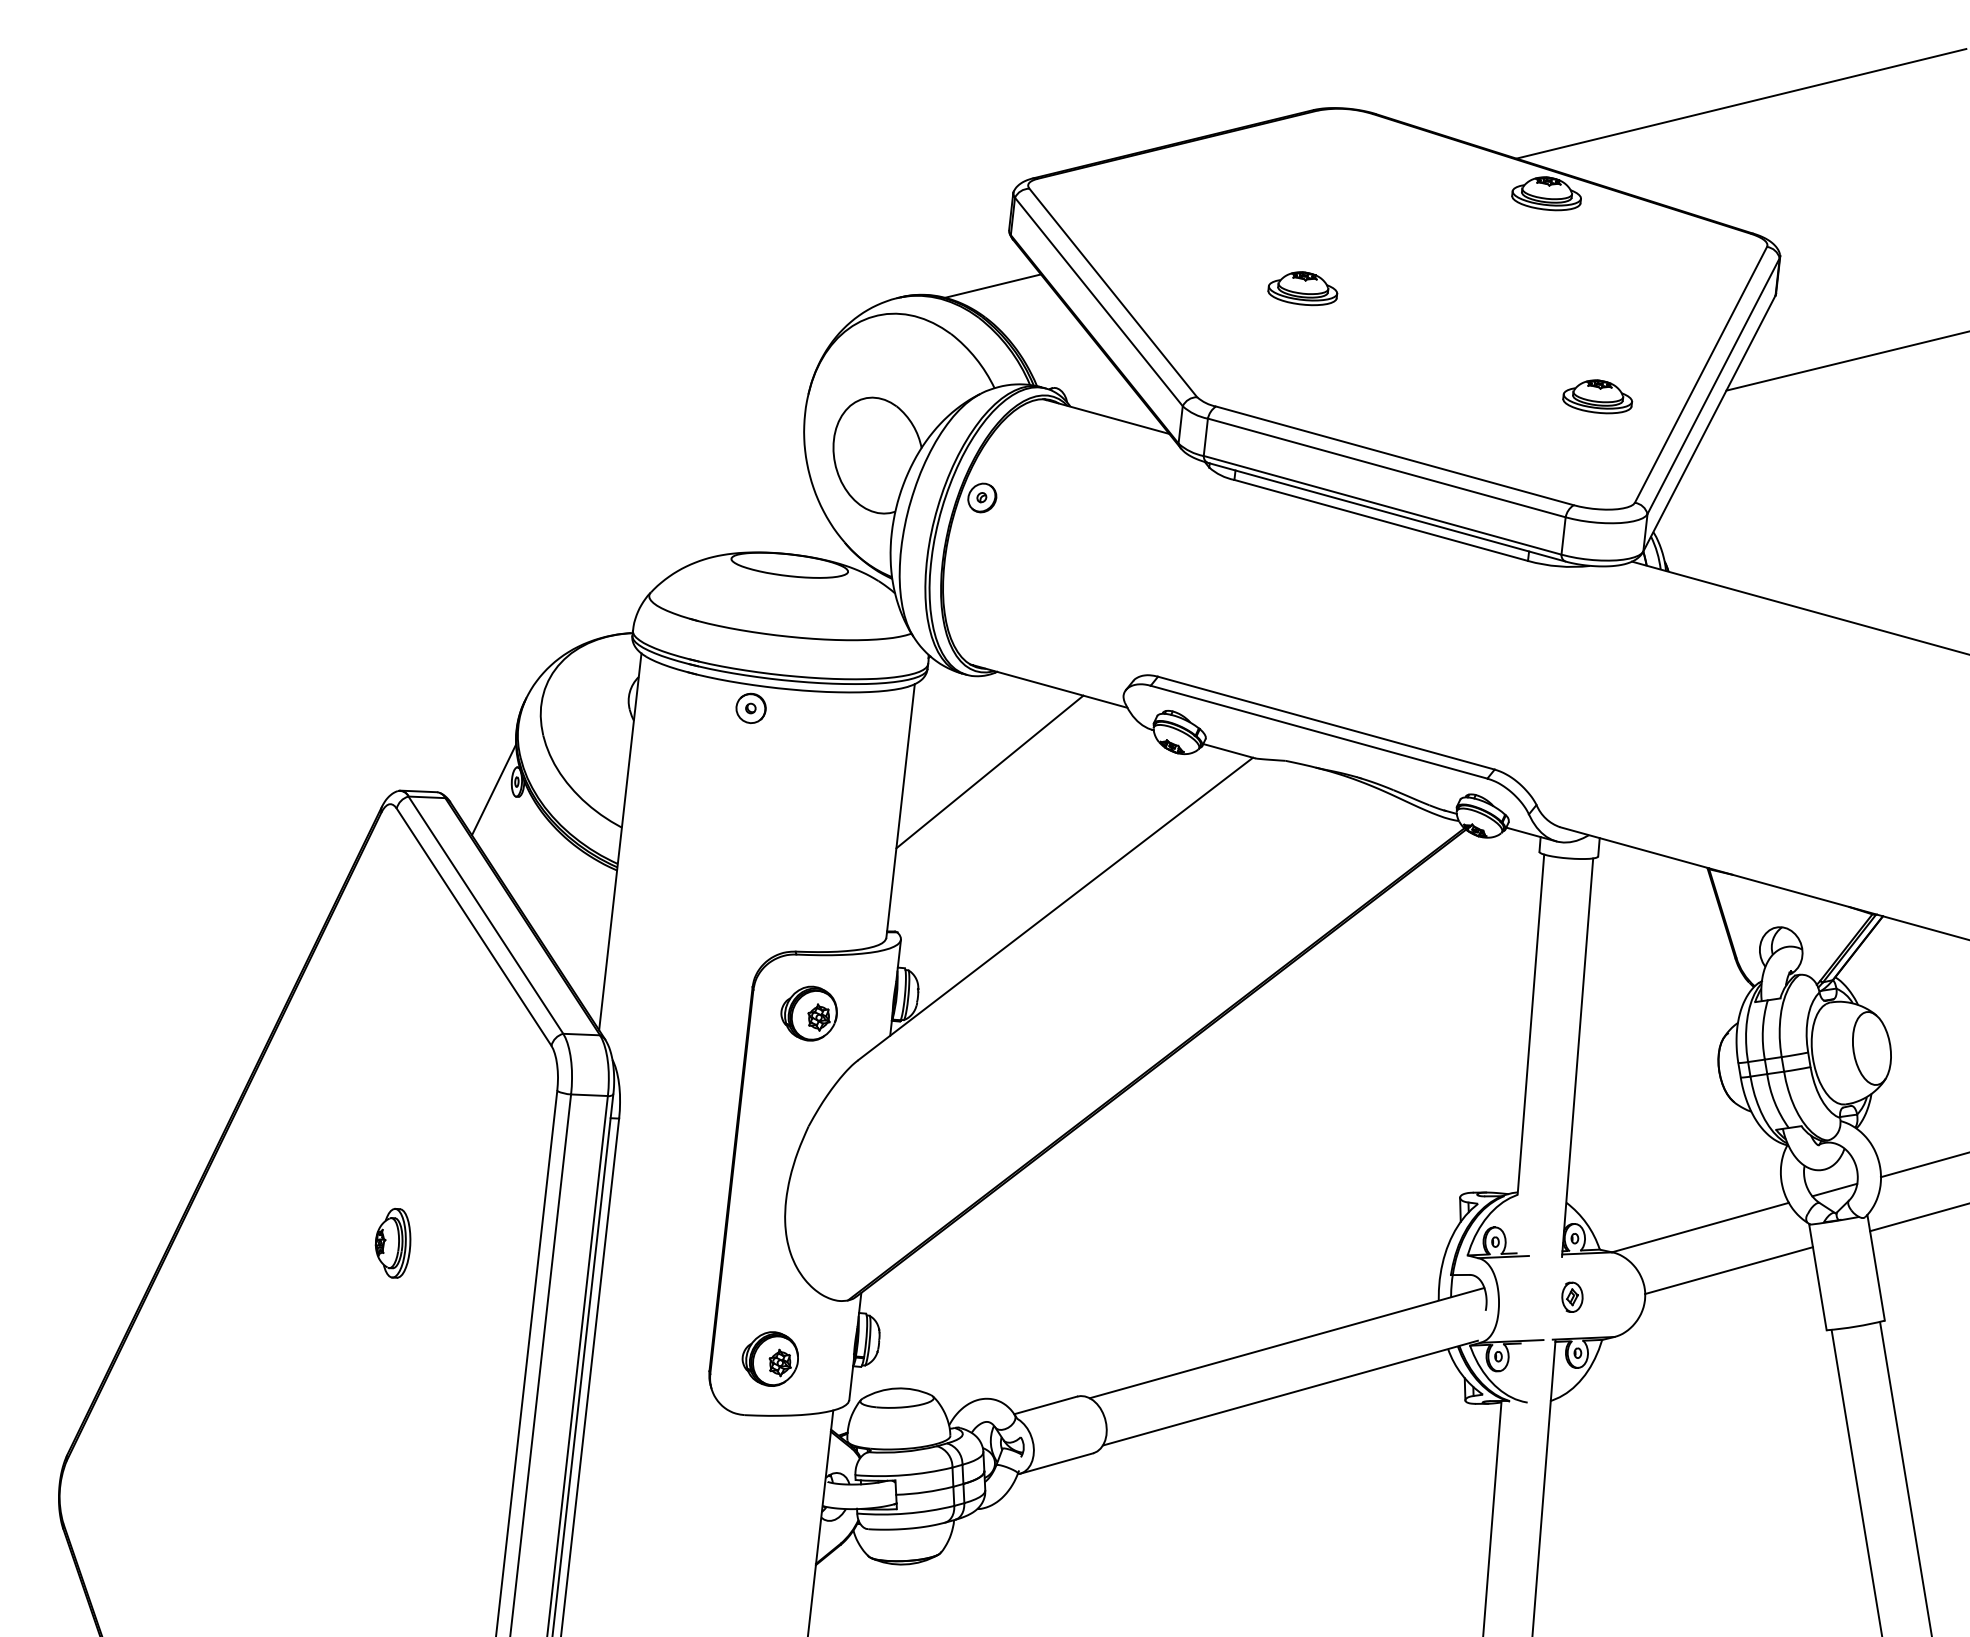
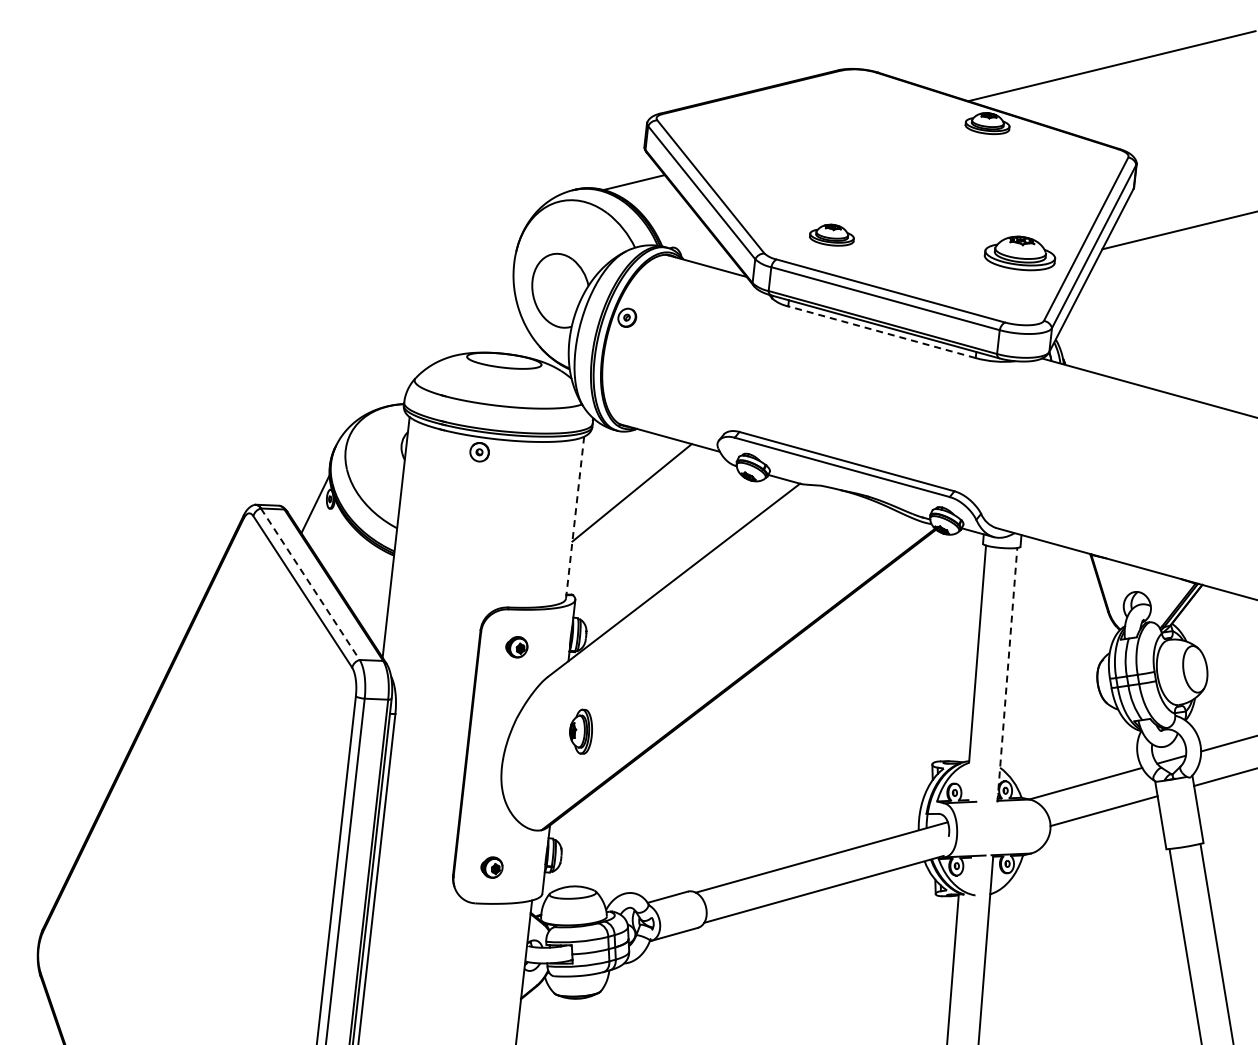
part: (1302, 287) -> (831, 234), moved
part: (1598, 395) -> (1020, 252), size x1.6
line: (1380, 520) -> (881, 332), solid -> dashed
line: (901, 810) -> (575, 517), solid -> dashed
line: (486, 915) -> (310, 584), solid -> dashed
part: (808, 1014) -> (516, 647), size x0.6
line: (1577, 1058) -> (1007, 675), solid -> dashed
part: (392, 1242) -> (580, 731), moved
part: (1571, 1297) -> (1003, 828), removed
part: (769, 1358) -> (491, 867), size x0.6

